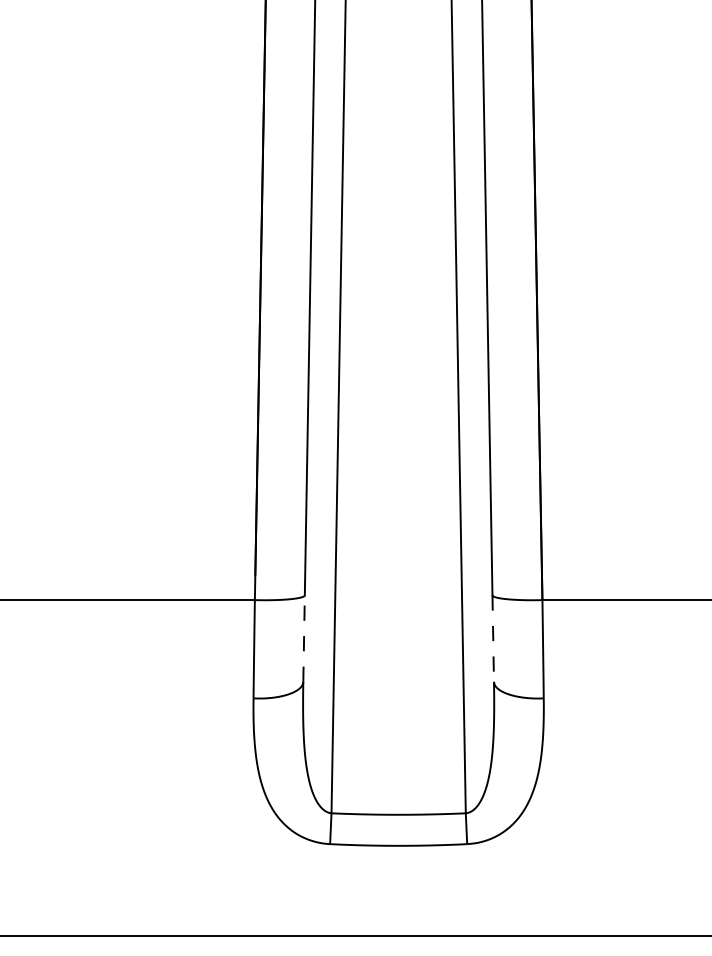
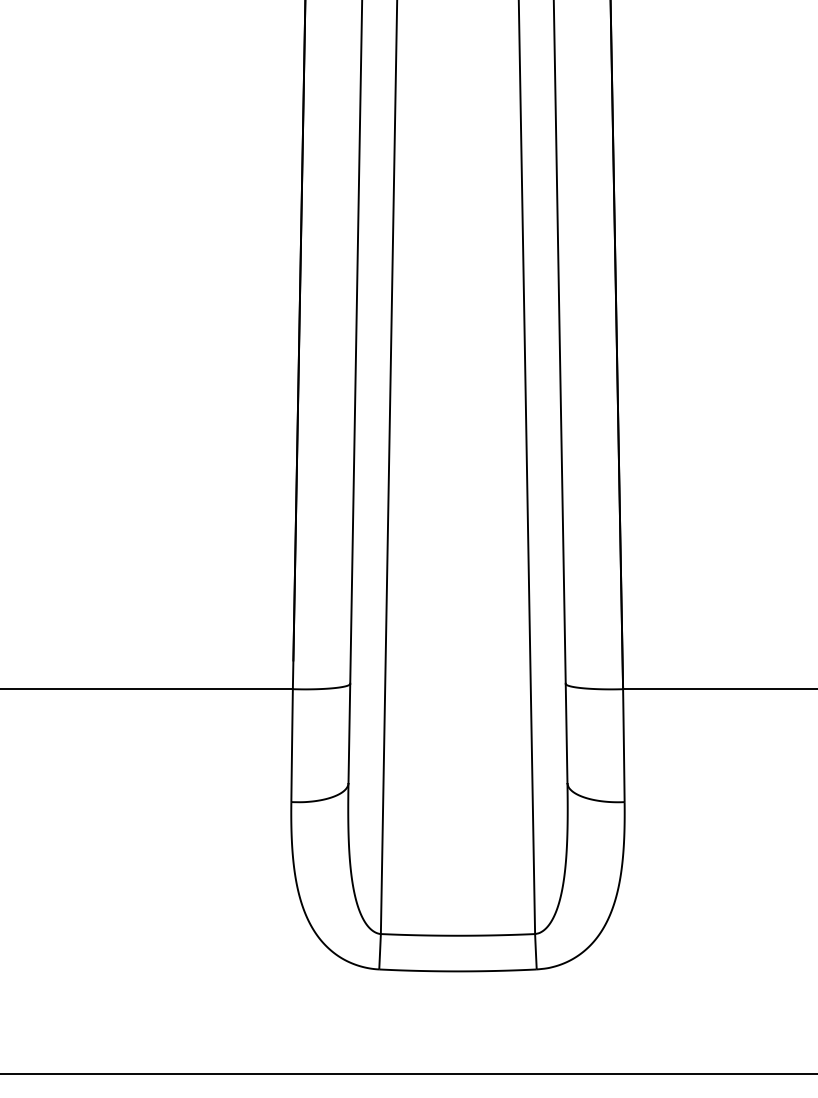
line: (304, 638) -> (349, 733), dashed -> solid
line: (493, 638) -> (566, 733), dashed -> solid

